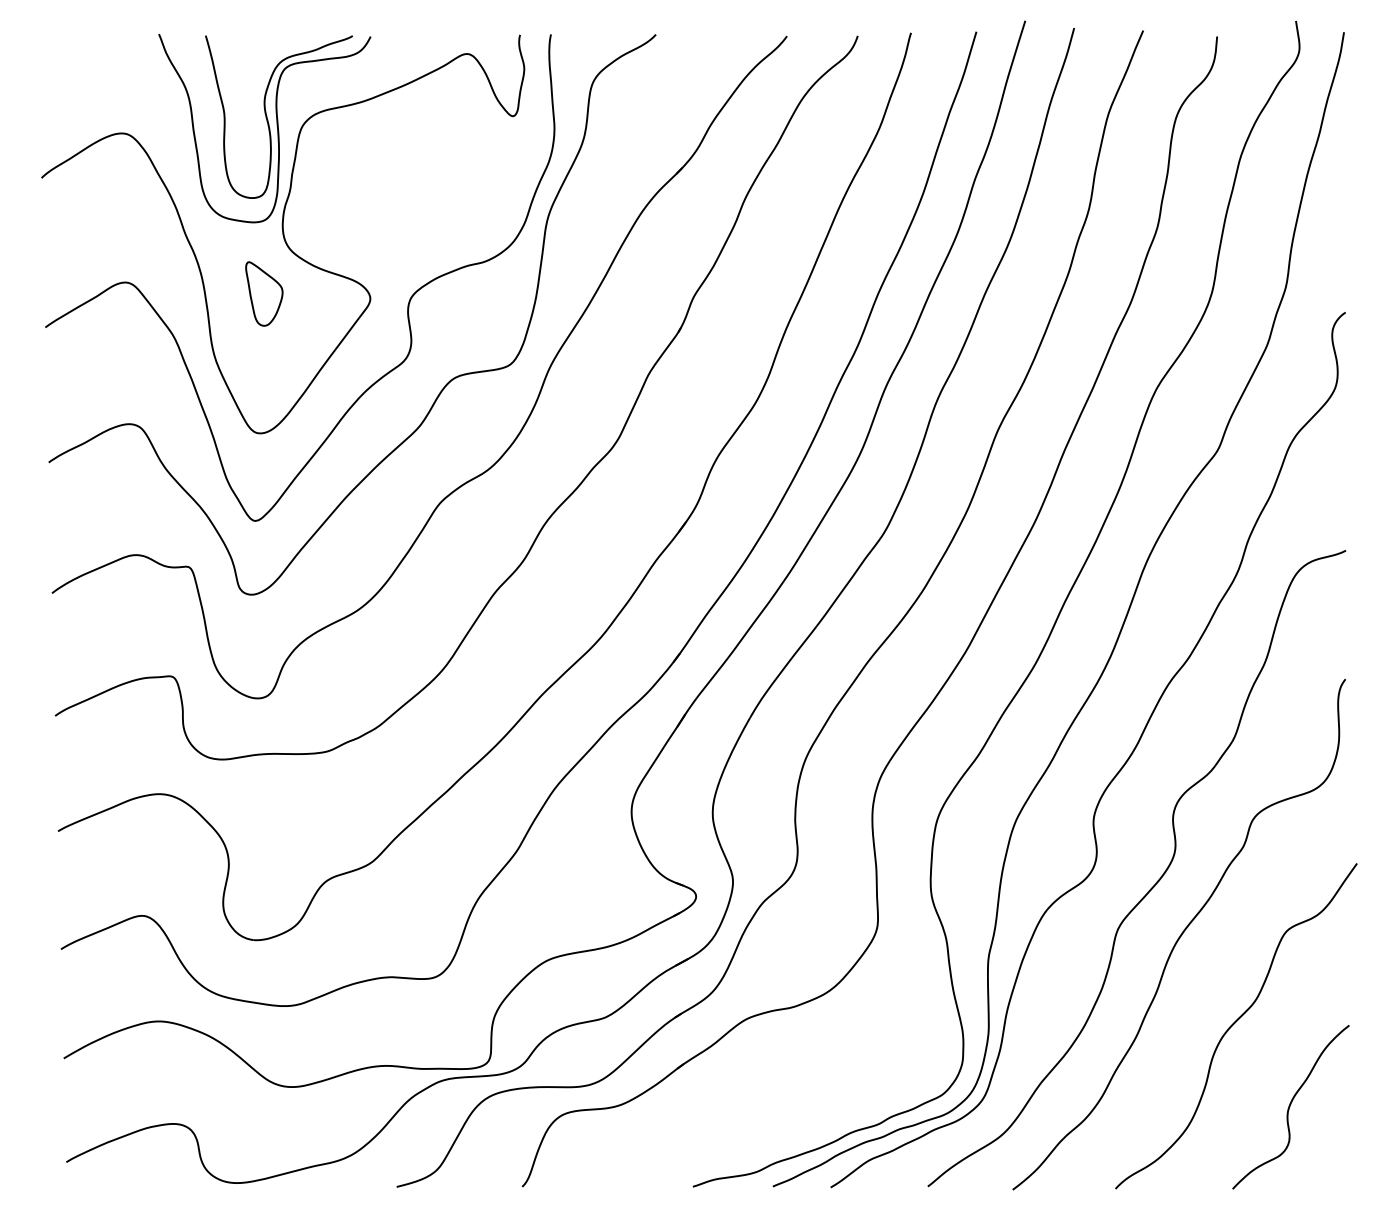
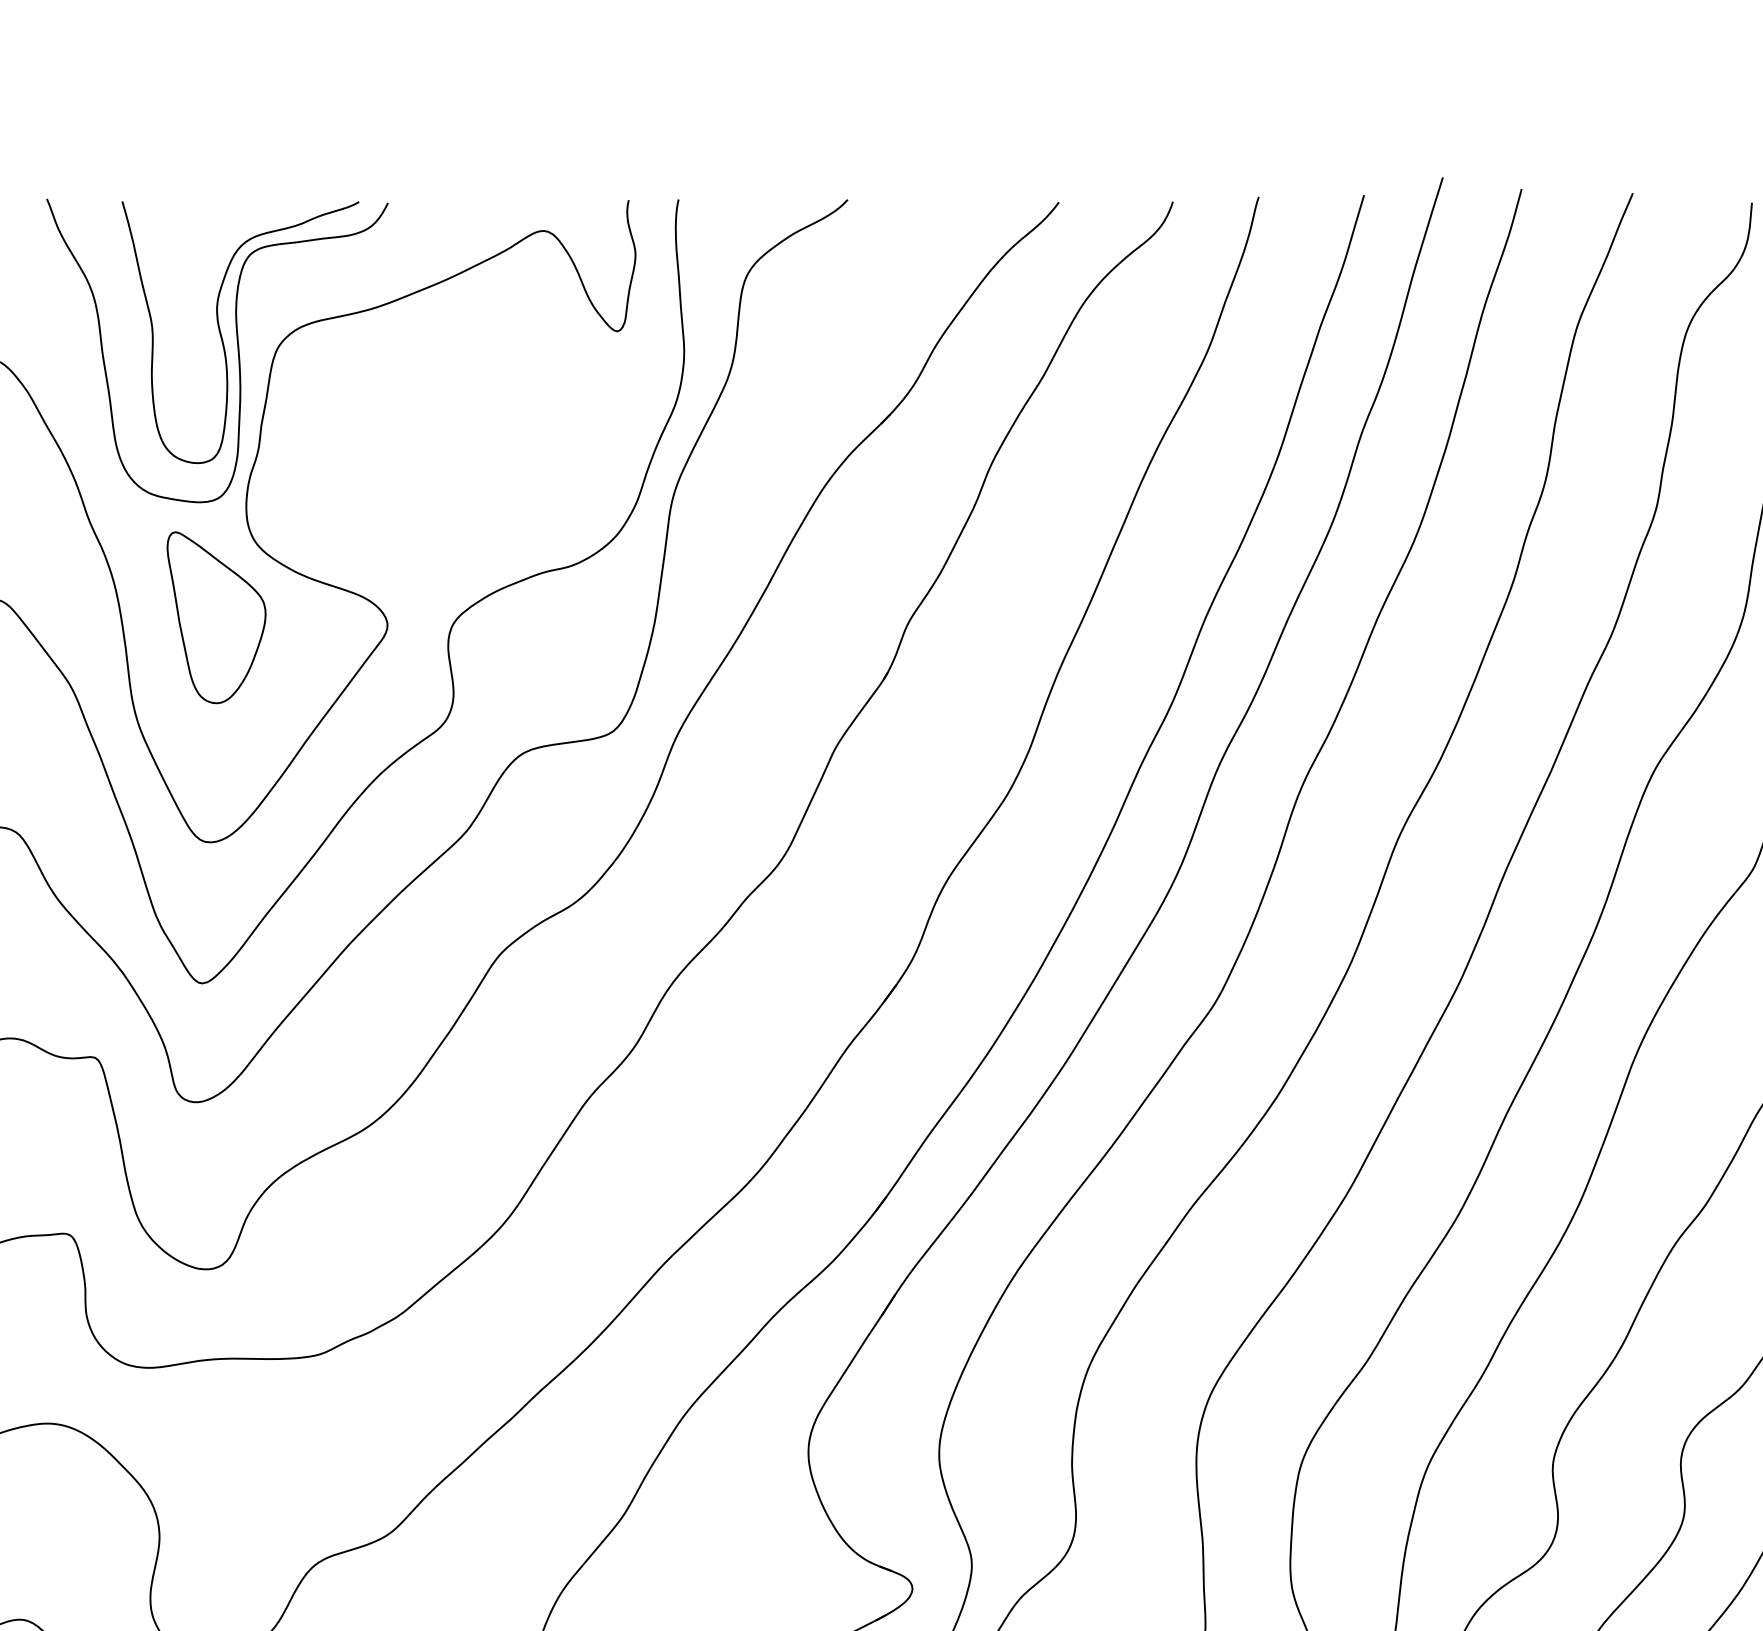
part: (264, 293) -> (216, 616), size x1.67

